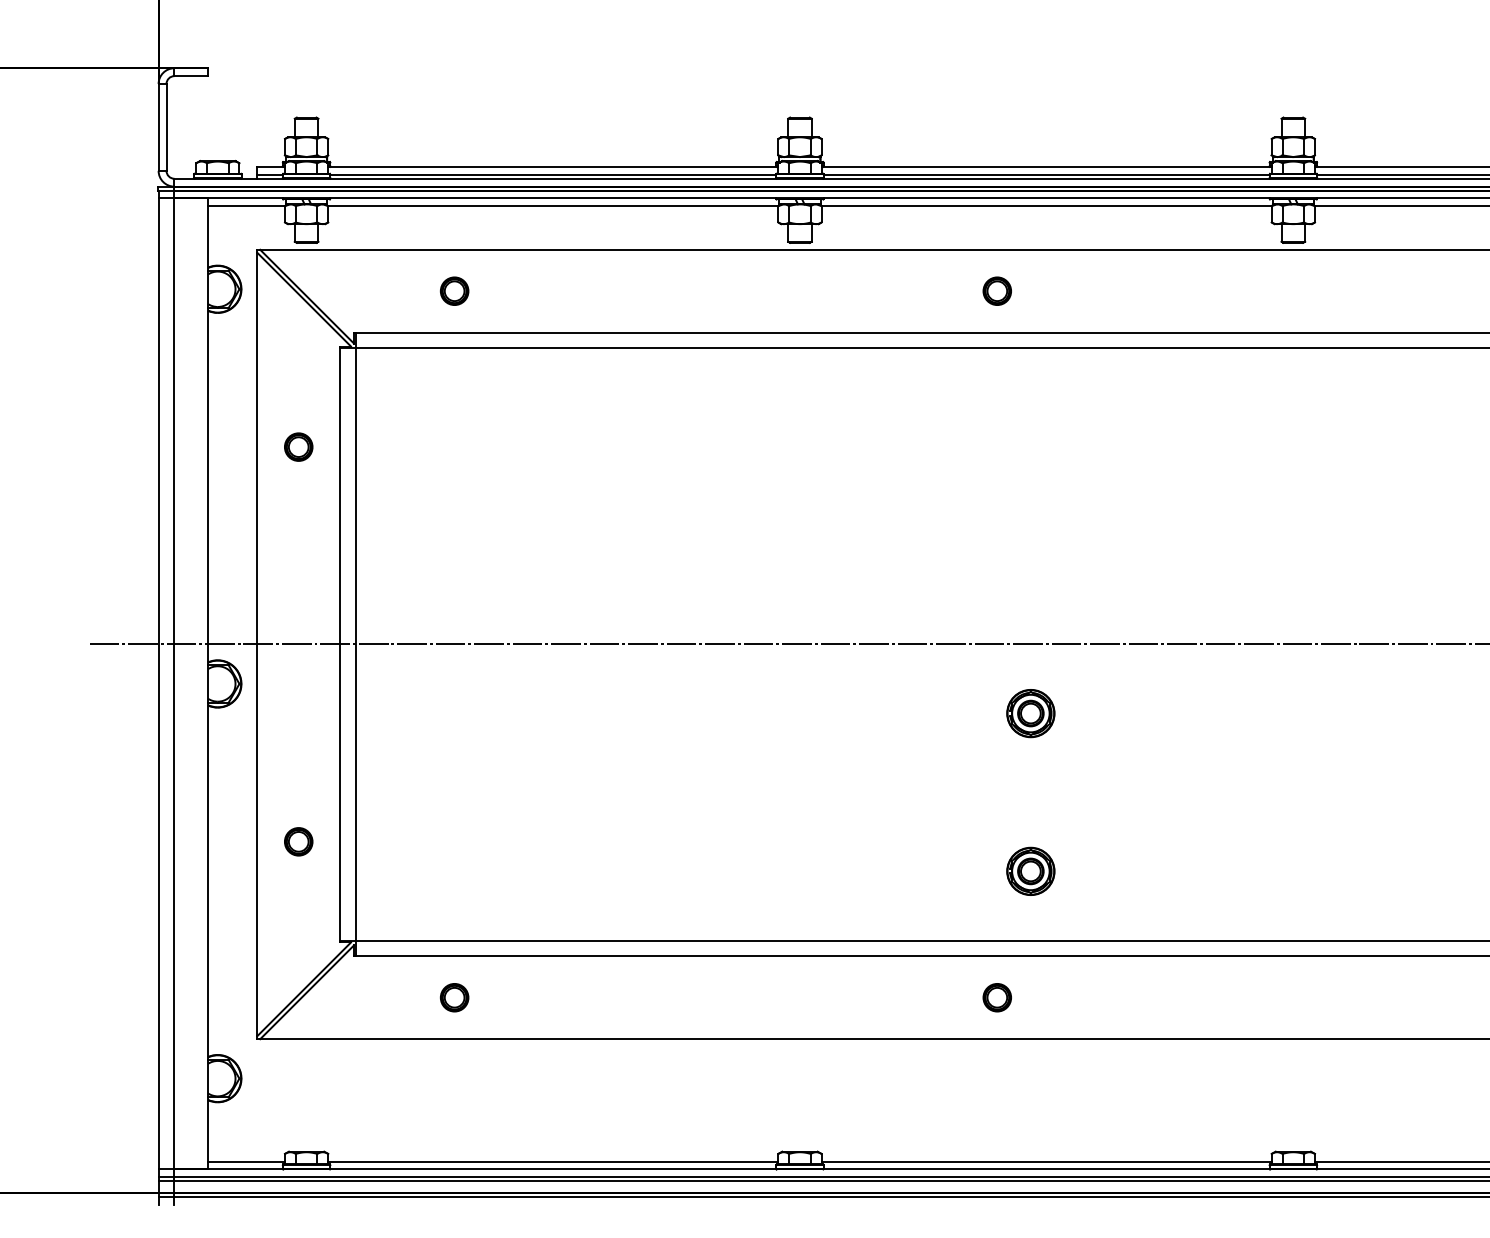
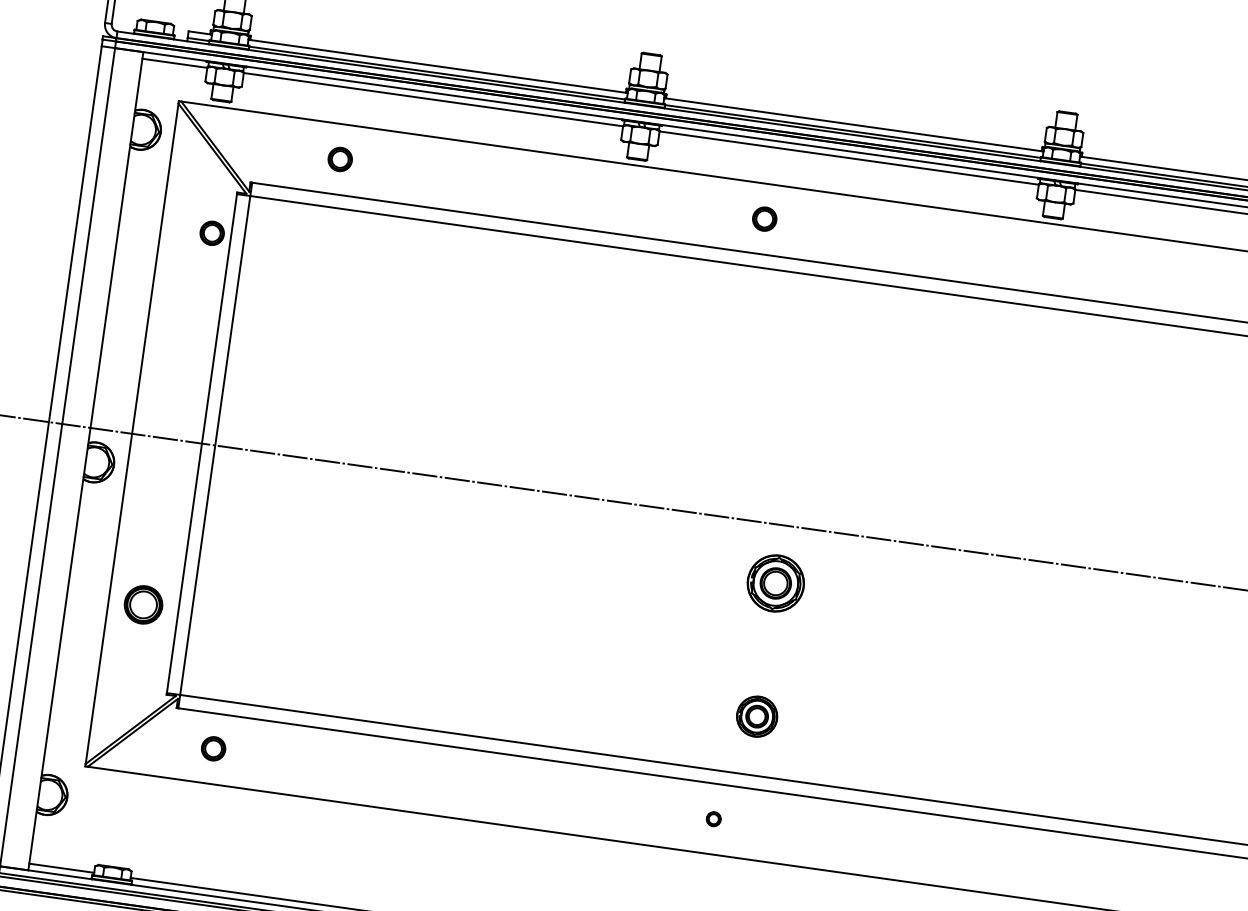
part: (996, 290) -> (764, 218), moved
part: (298, 446) -> (212, 232), moved
part: (1030, 713) -> (775, 583), size x1.4
part: (298, 841) -> (143, 604), size x1.6
part: (454, 997) -> (213, 748), moved
part: (996, 997) -> (713, 818), size x0.6

